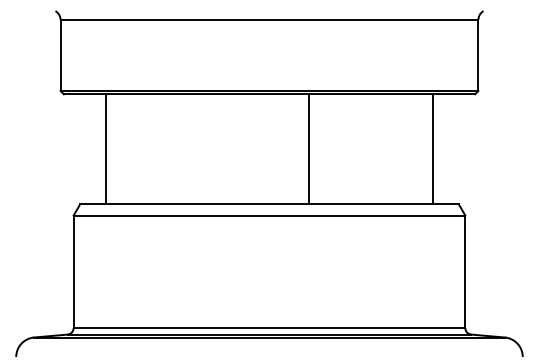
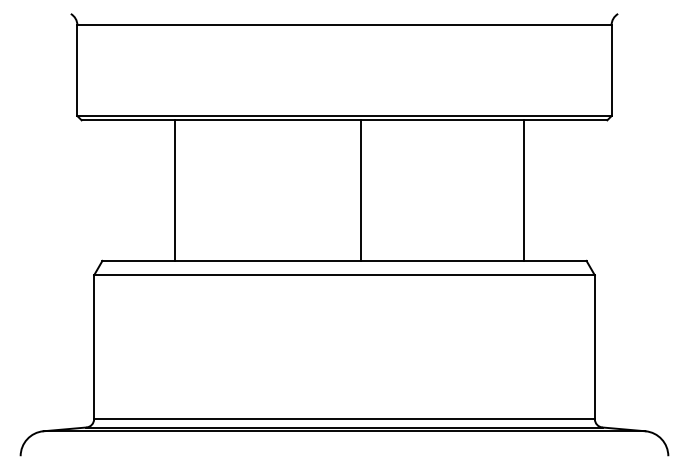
line: (106, 149) -> (174, 190), moved
line: (308, 149) -> (360, 190), moved
line: (432, 149) -> (524, 190), moved

